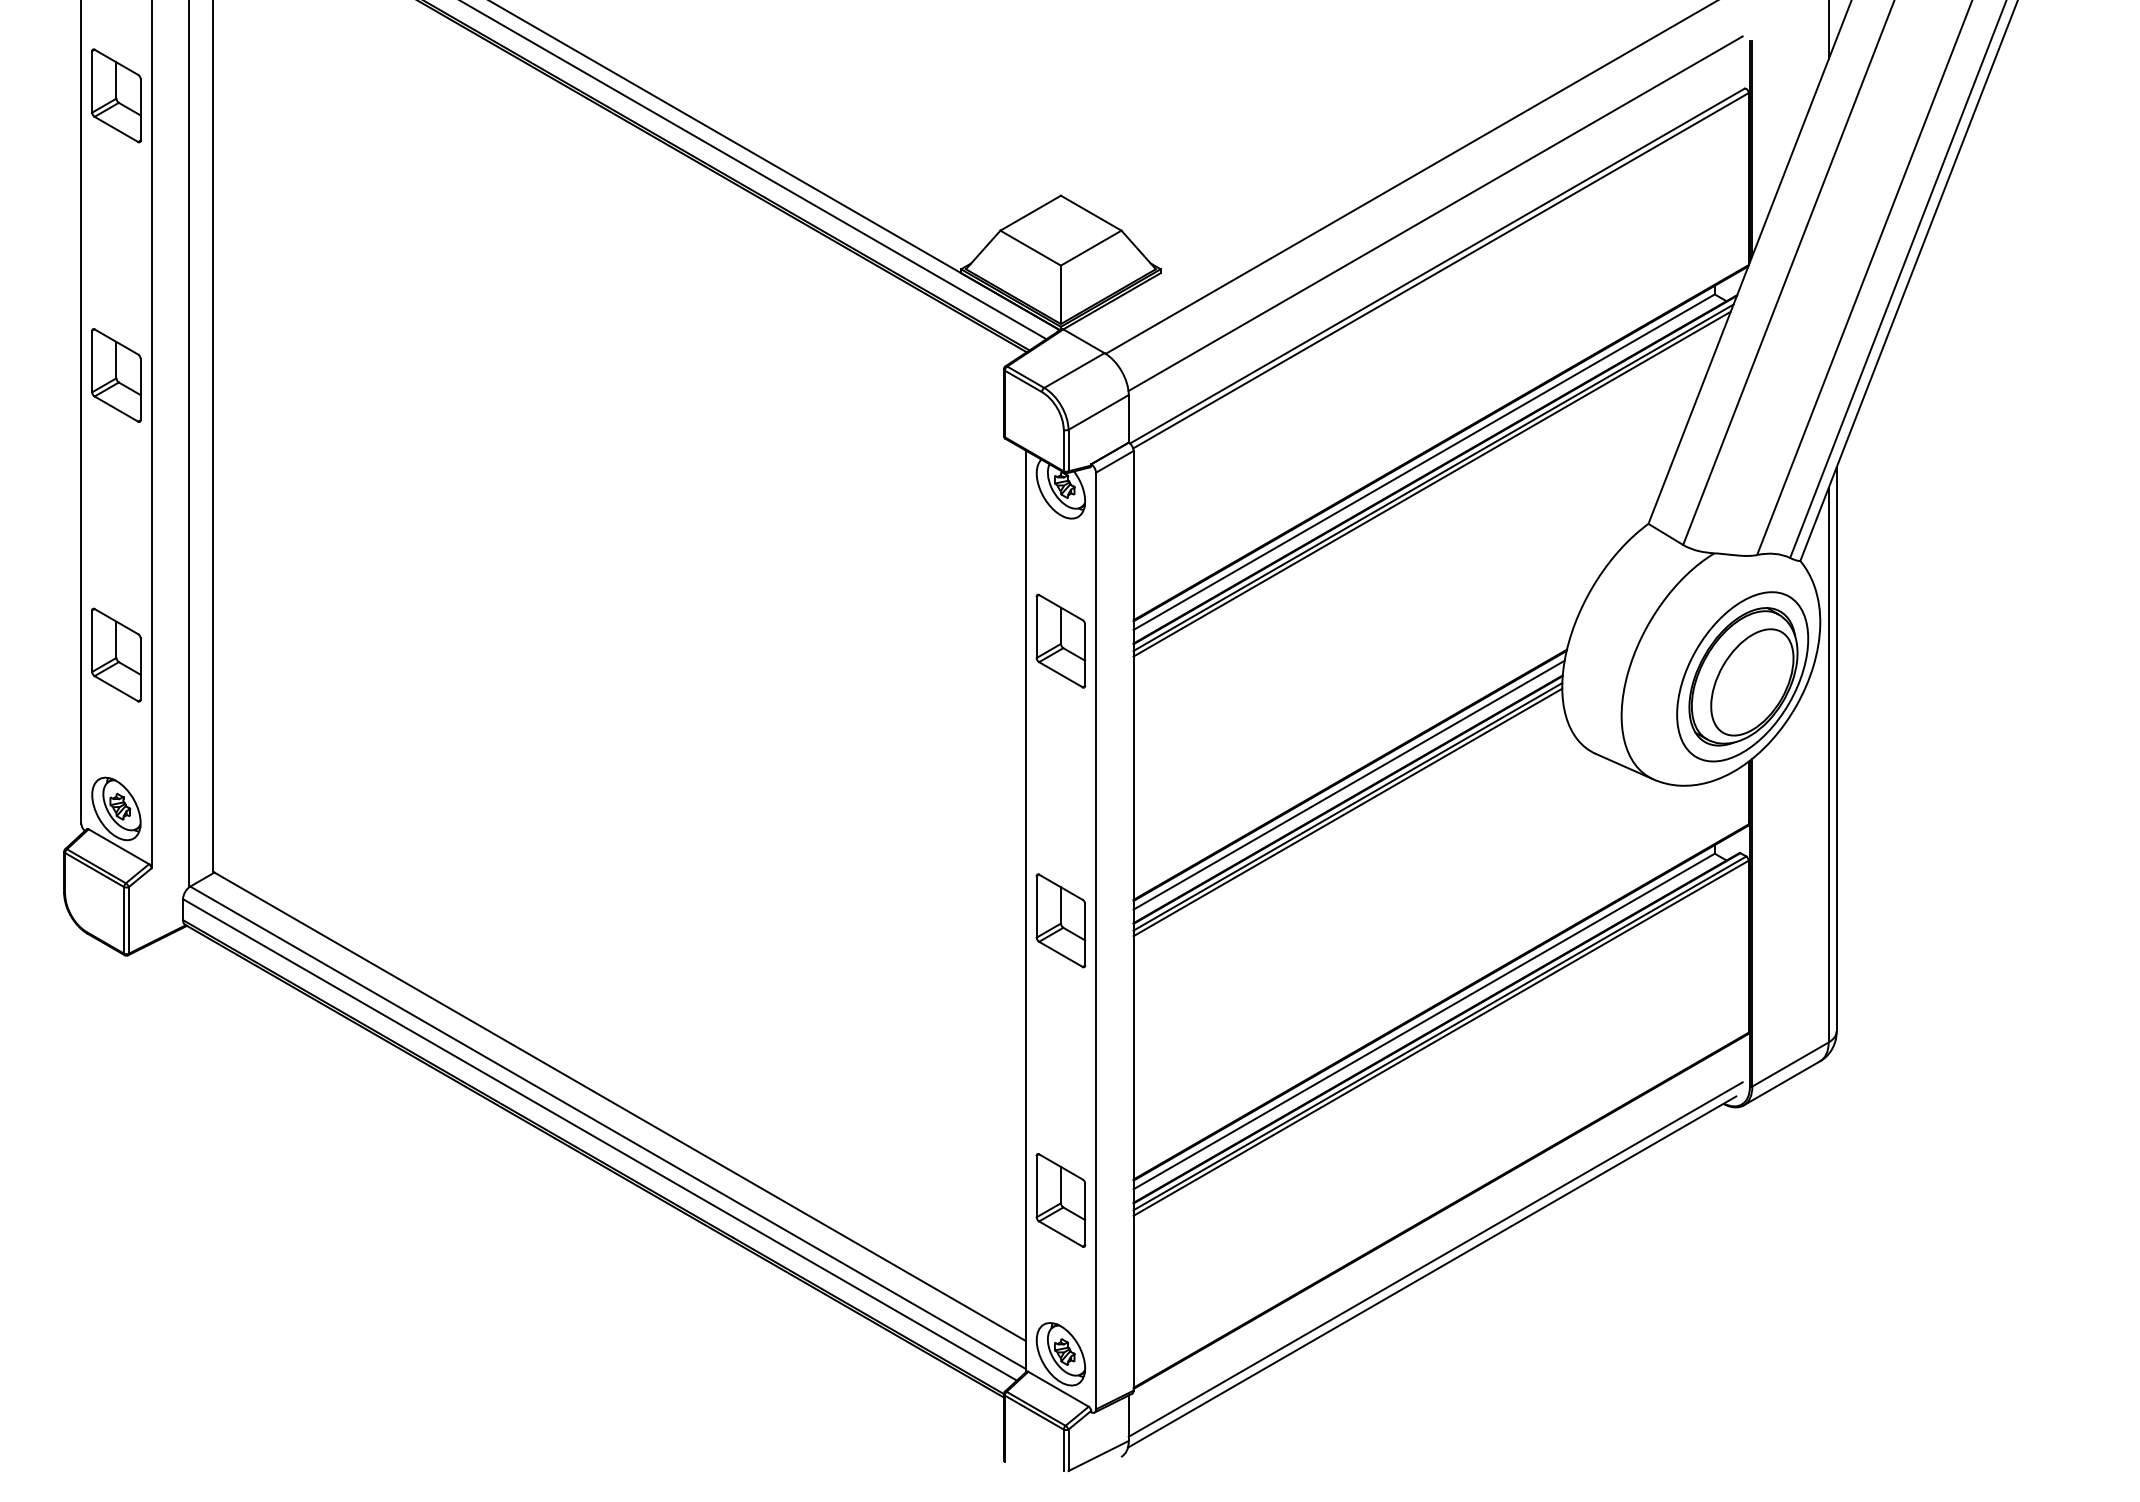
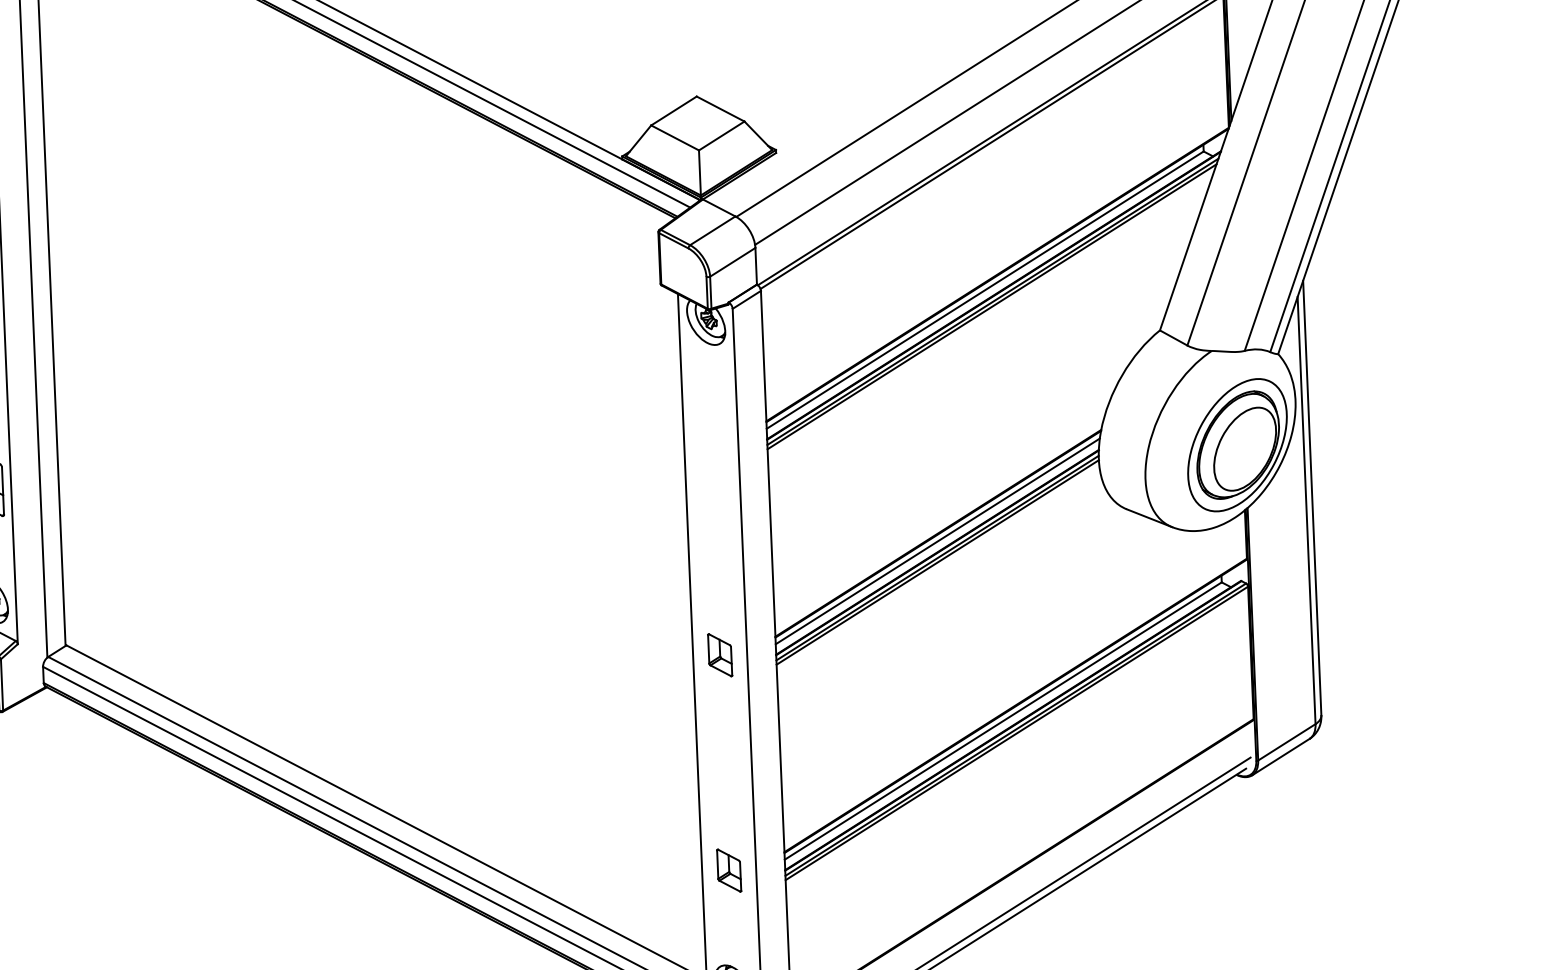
part: (1060, 640) -> (710, 439), removed
part: (1060, 920) -> (719, 654), size x0.6
part: (1060, 1200) -> (728, 870), size x0.6

